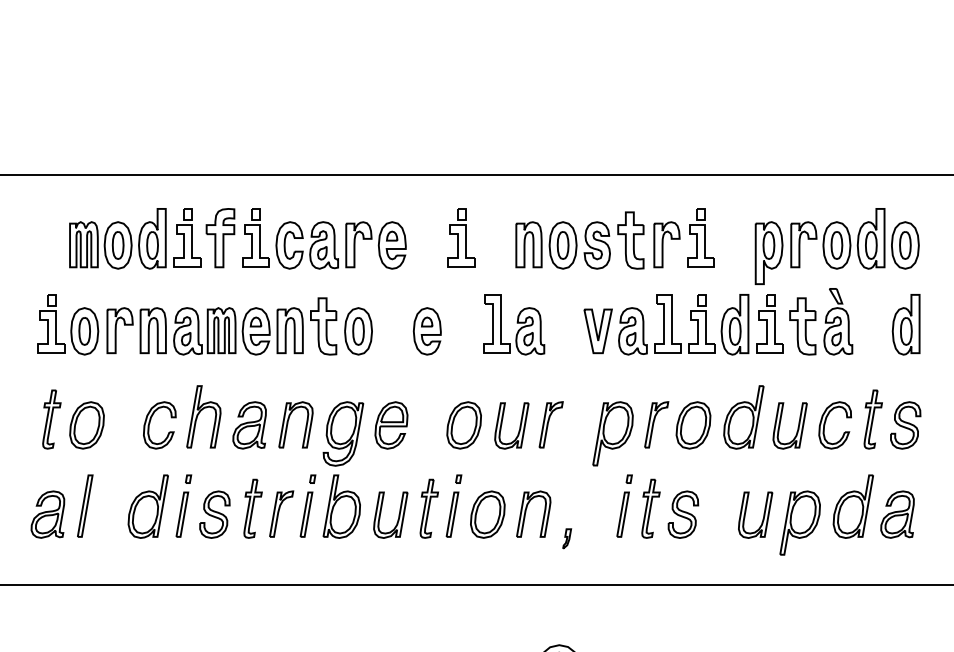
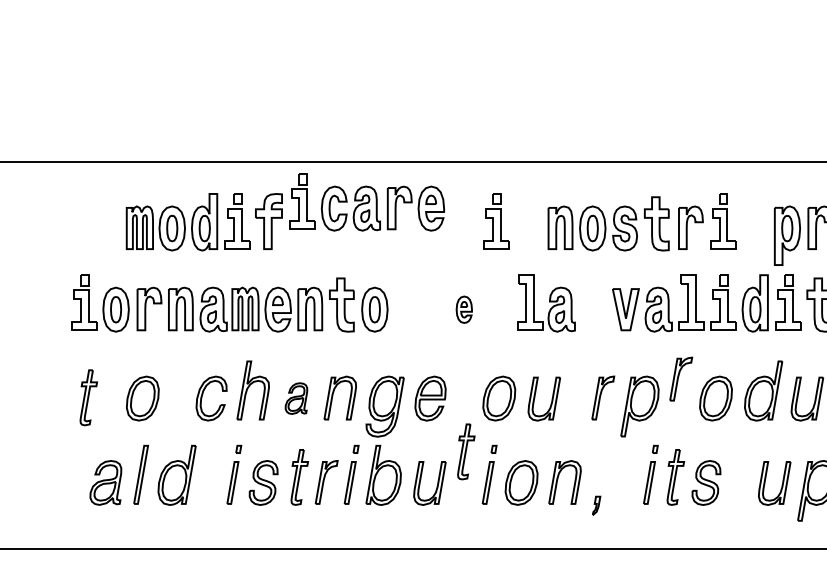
part: (324, 238) -> (367, 202), moved
part: (204, 324) -> (229, 303), moved
part: (426, 331) -> (463, 309), size x0.6
part: (51, 419) -> (88, 397), moved
part: (550, 424) -> (602, 397), moved
part: (656, 424) -> (681, 378), moved
part: (249, 425) -> (296, 398), size x0.7
part: (147, 506) -> (176, 475), moved
part: (428, 508) -> (465, 451), moved

